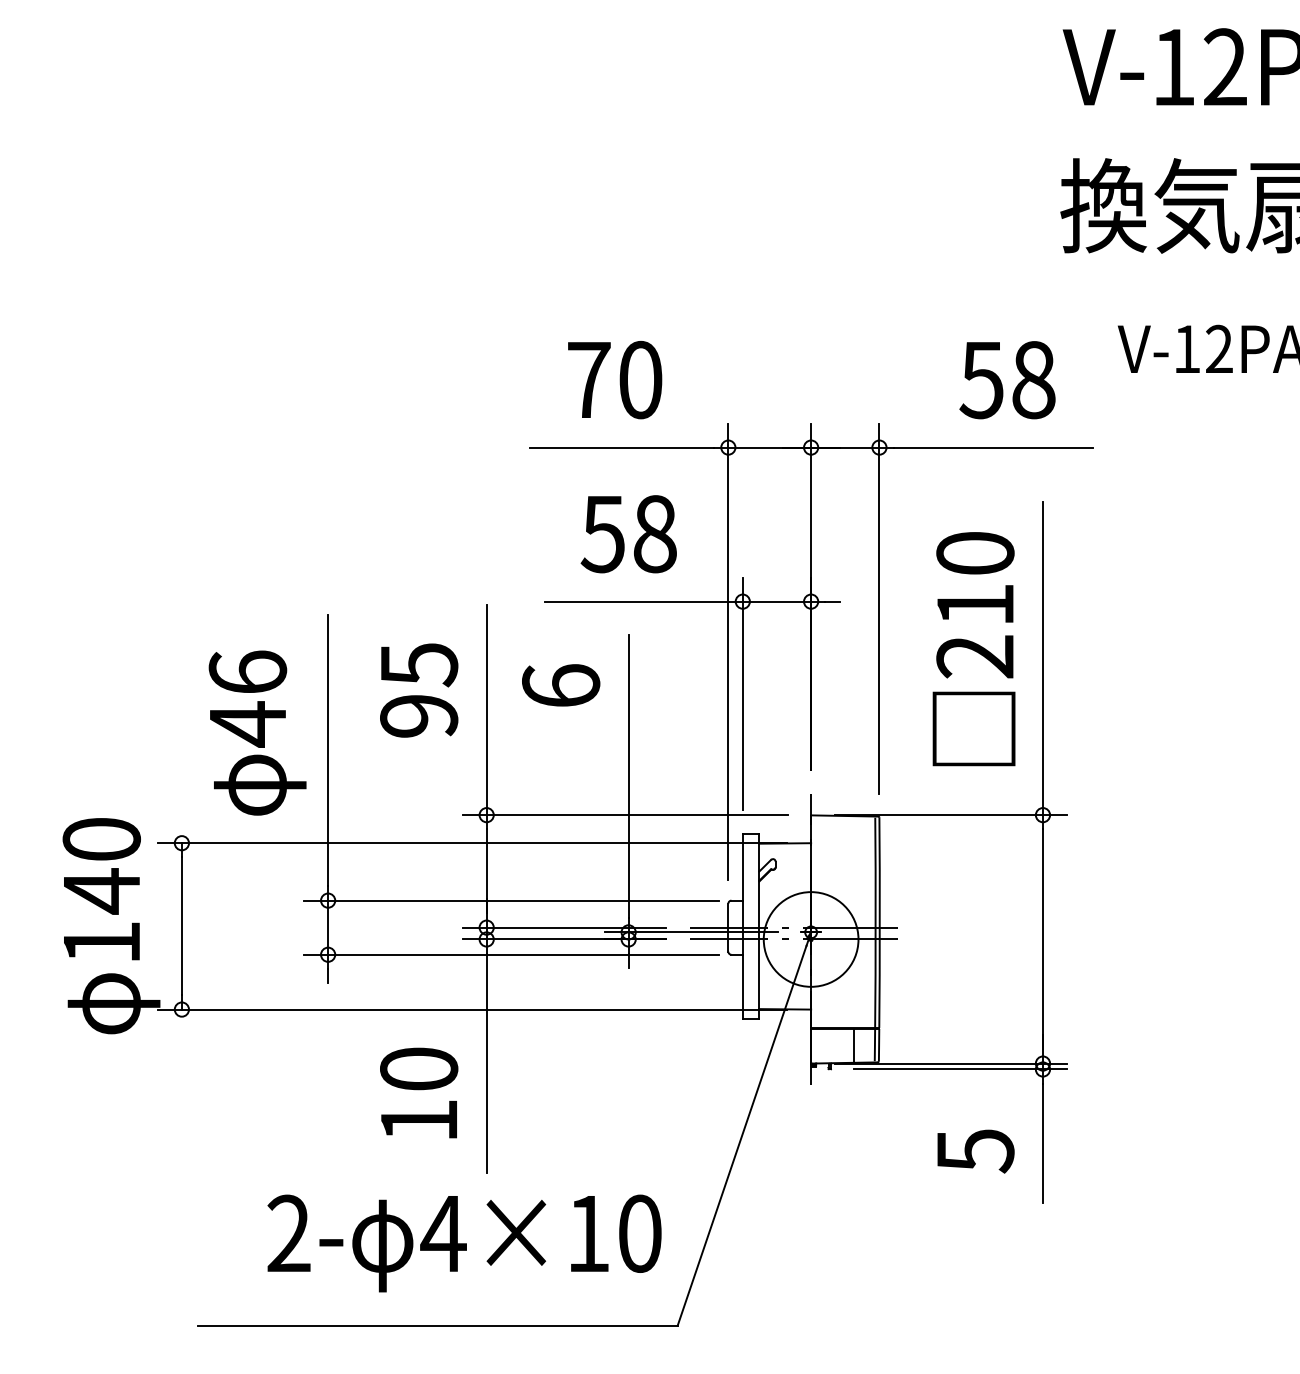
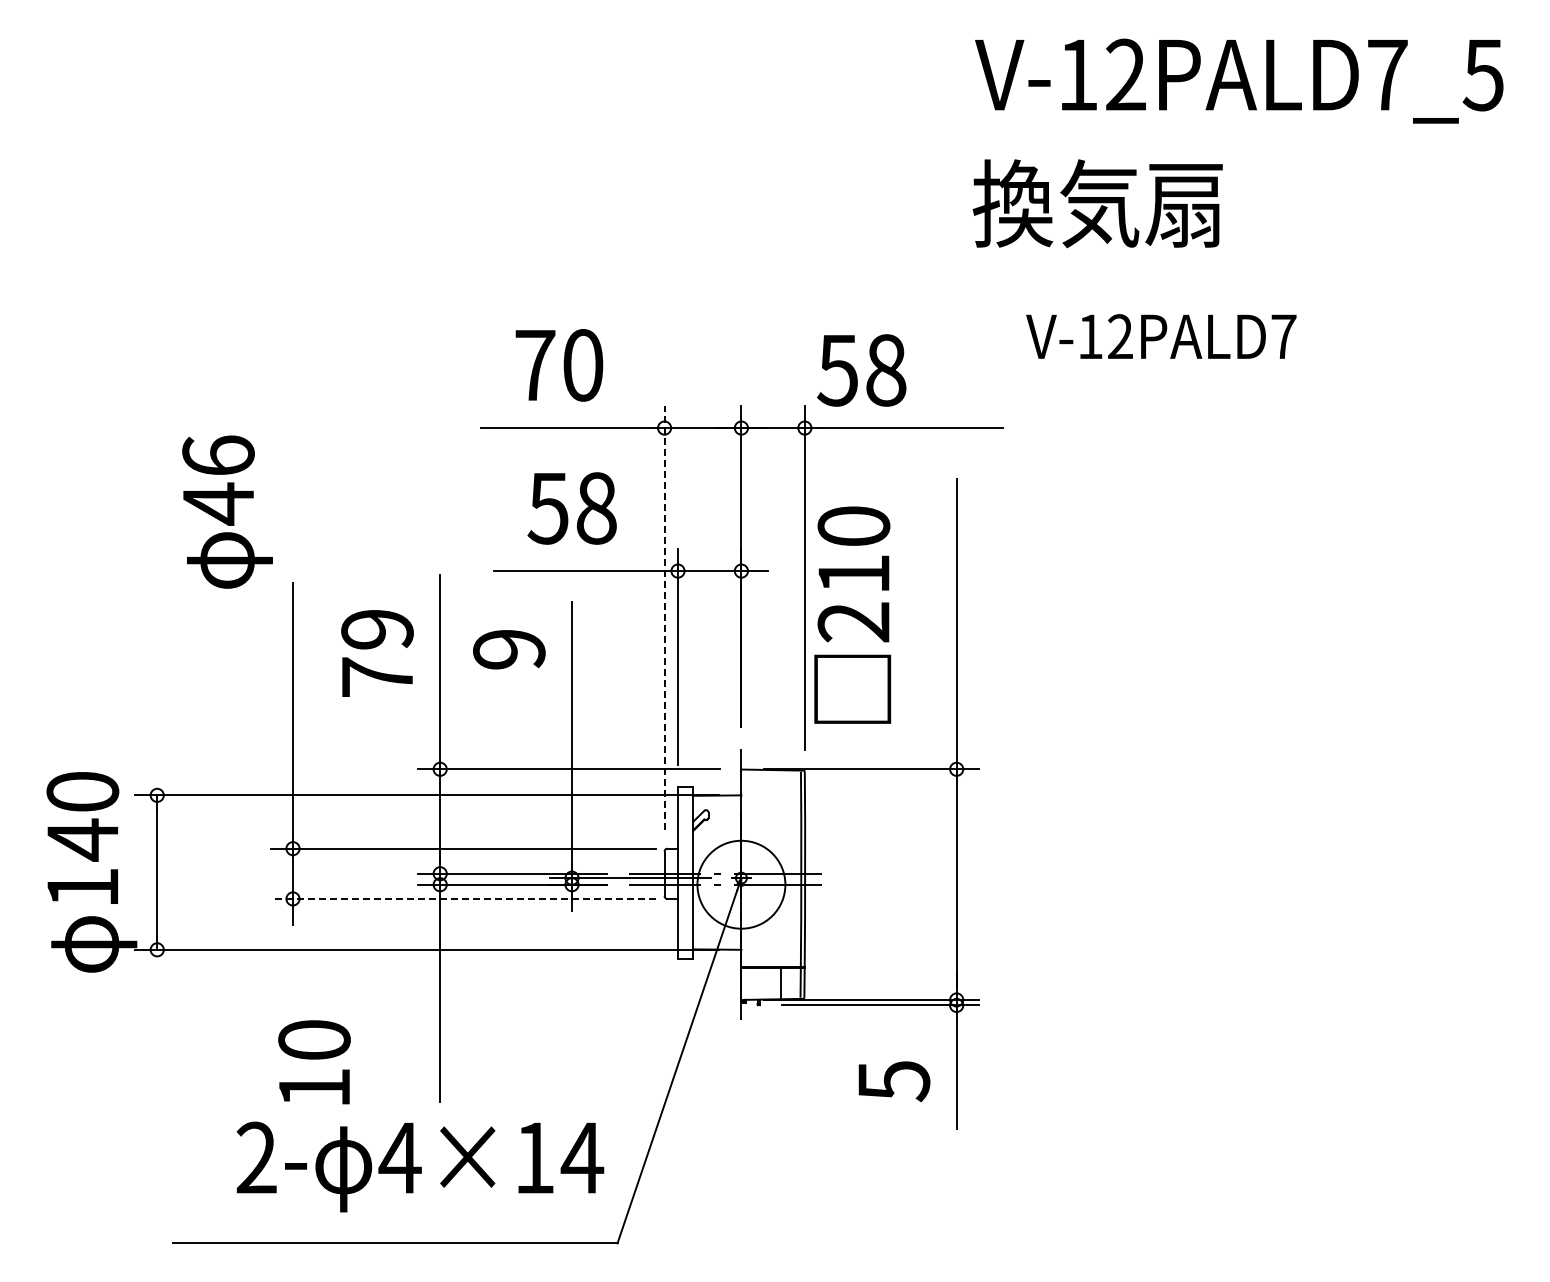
text: (1007, 380) -> (861, 370), moved
text: (973, 648) -> (852, 614), moved
line: (728, 651) -> (664, 617), solid -> dashed
text: (561, 686) -> (509, 649), 6 -> 9
text: (419, 690) -> (377, 653), 95 -> 79
text: (257, 732) -> (227, 511), moved
line: (511, 954) -> (463, 898), solid -> dashed
text: (419, 1093) -> (314, 1062), moved
text: (639, 1233) -> (582, 1157), 4×10 -> 4×14

